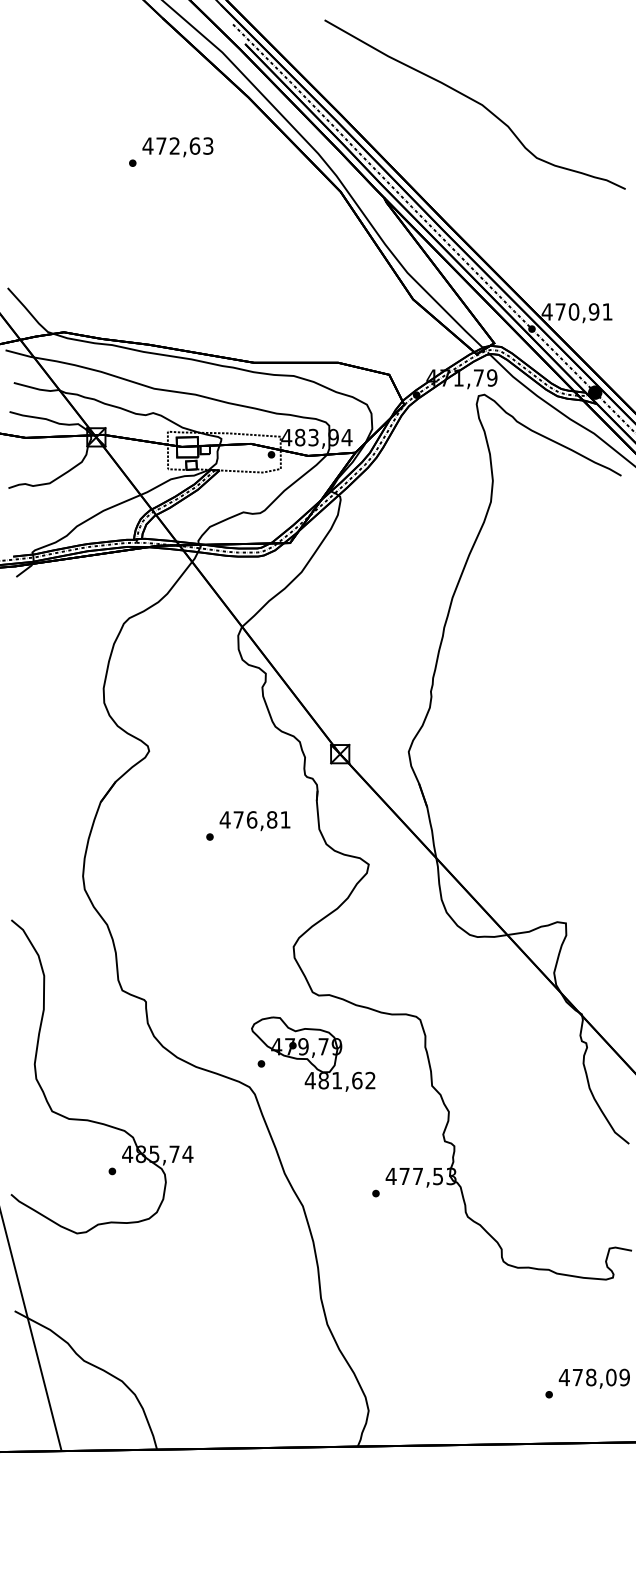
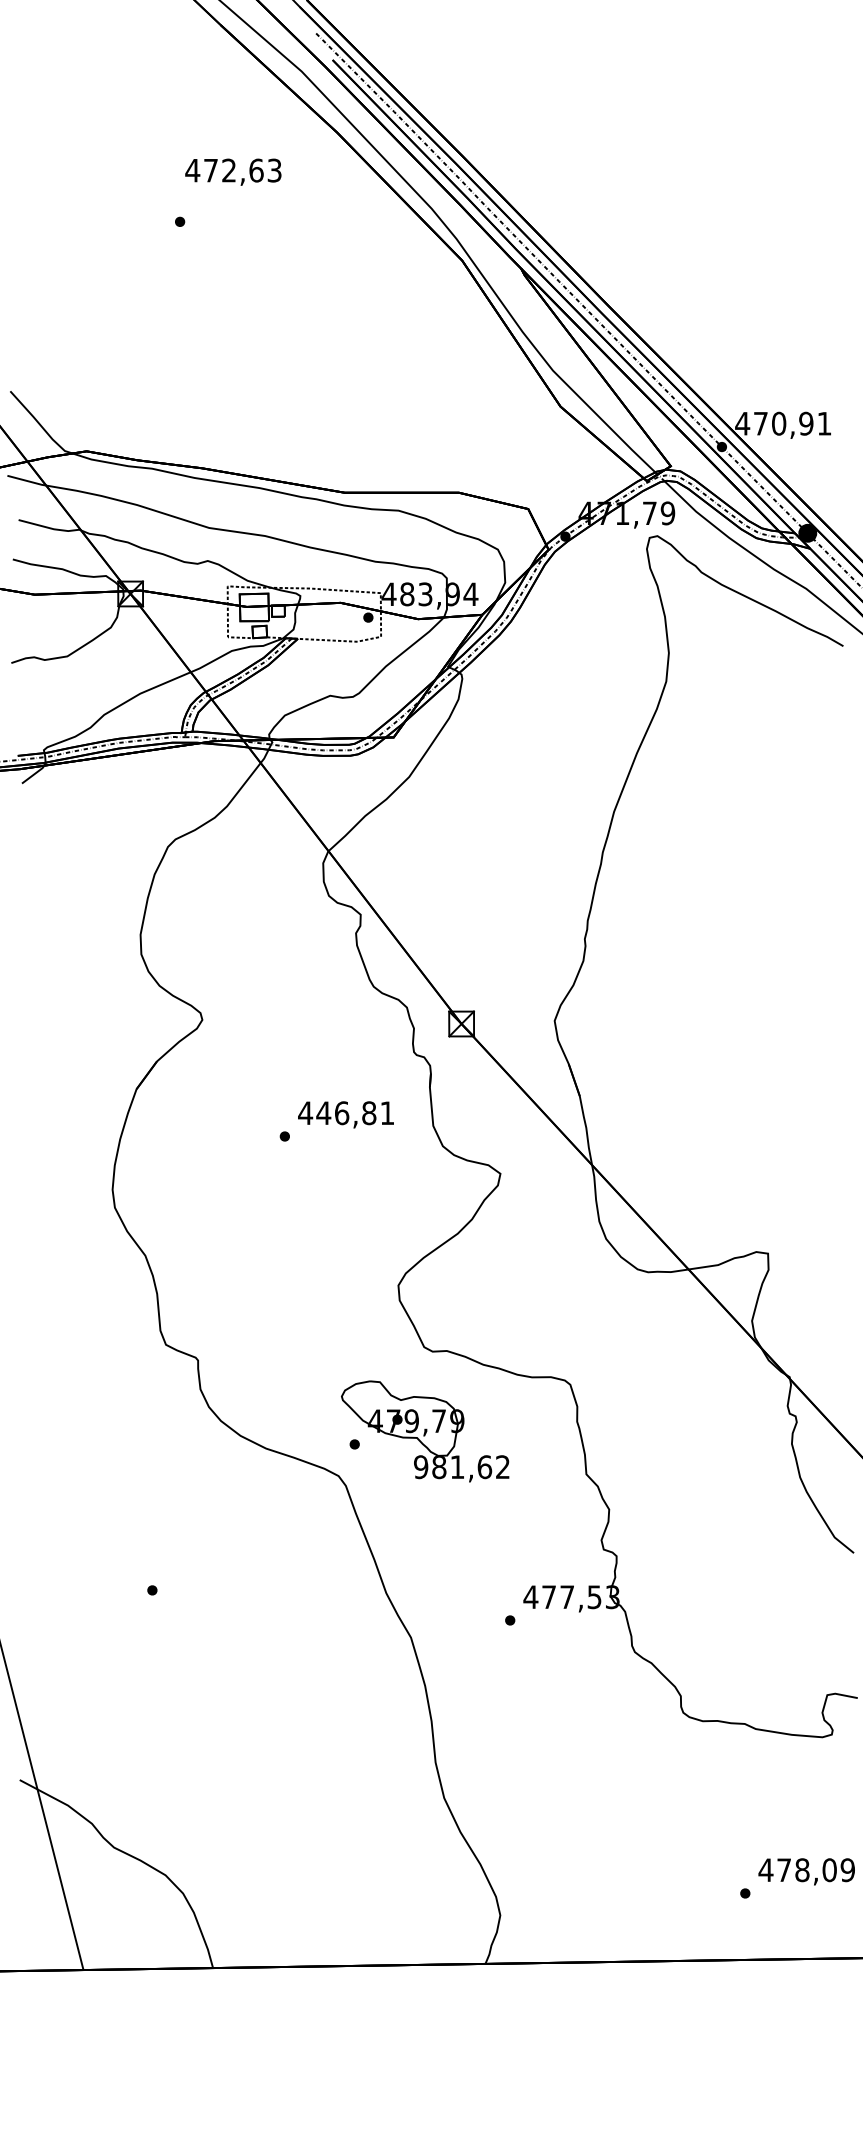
curve: (475, 102) -> (645, 139), removed
text: (178, 146) -> (233, 171), moved
text: (238, 819) -> (323, 1112), 476,81 -> 446,81
text: (309, 1080) -> (420, 1467), 481,62 -> 981,62
part: (92, 1120) -> (125, 1521), removed

